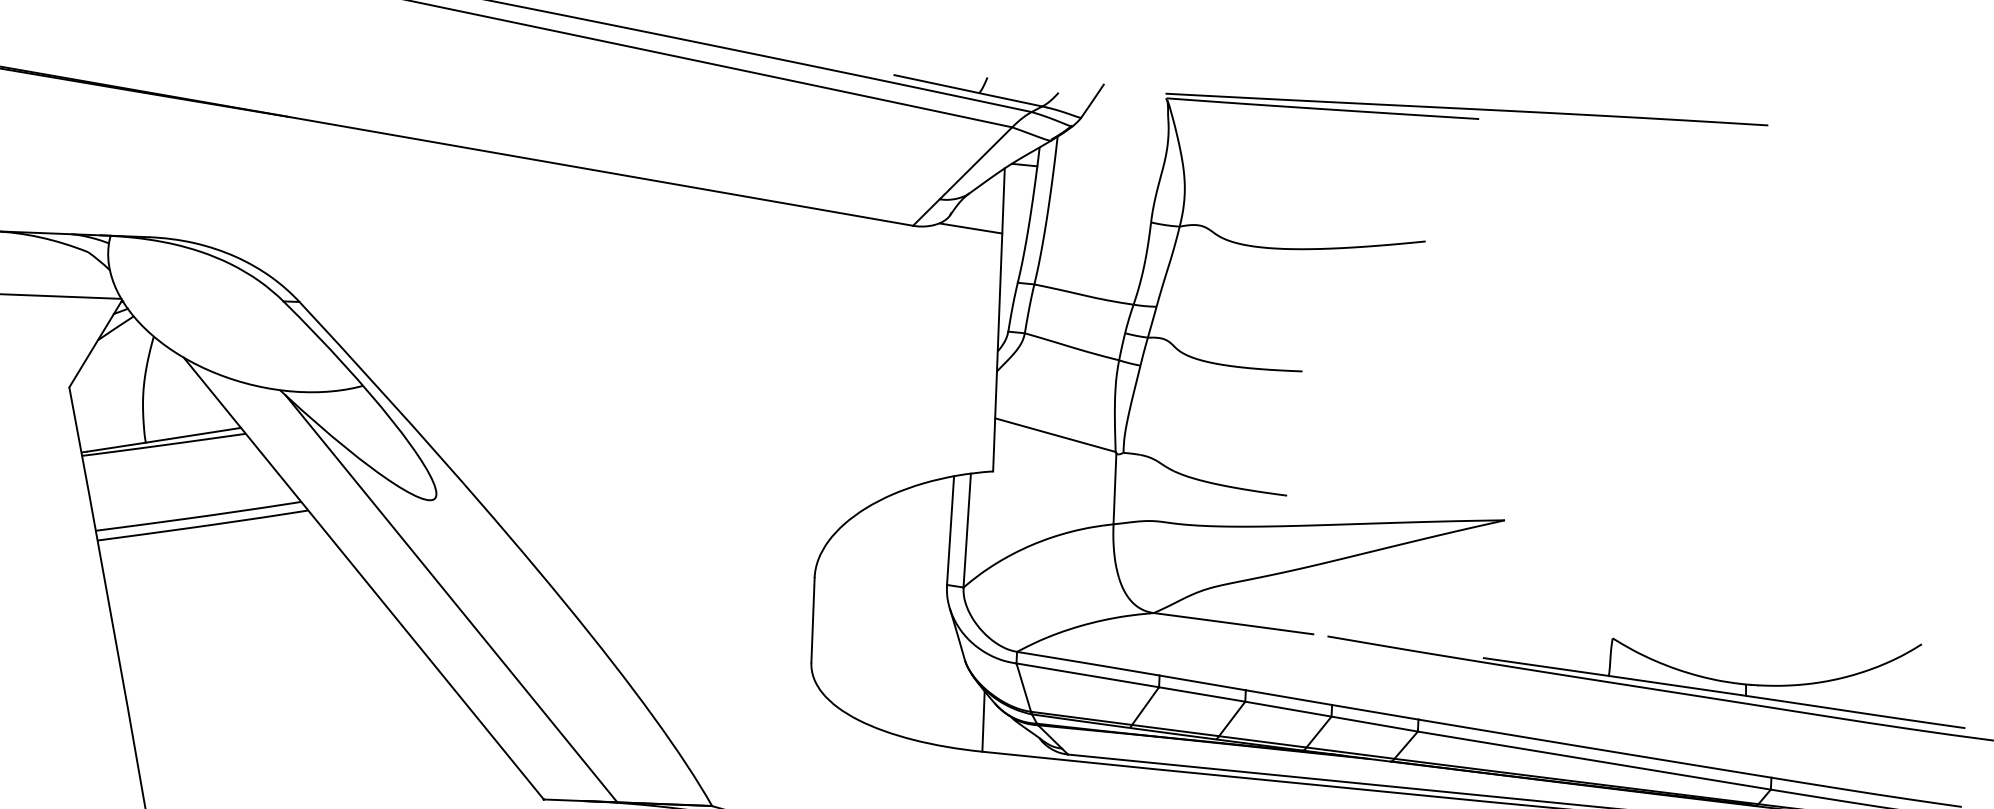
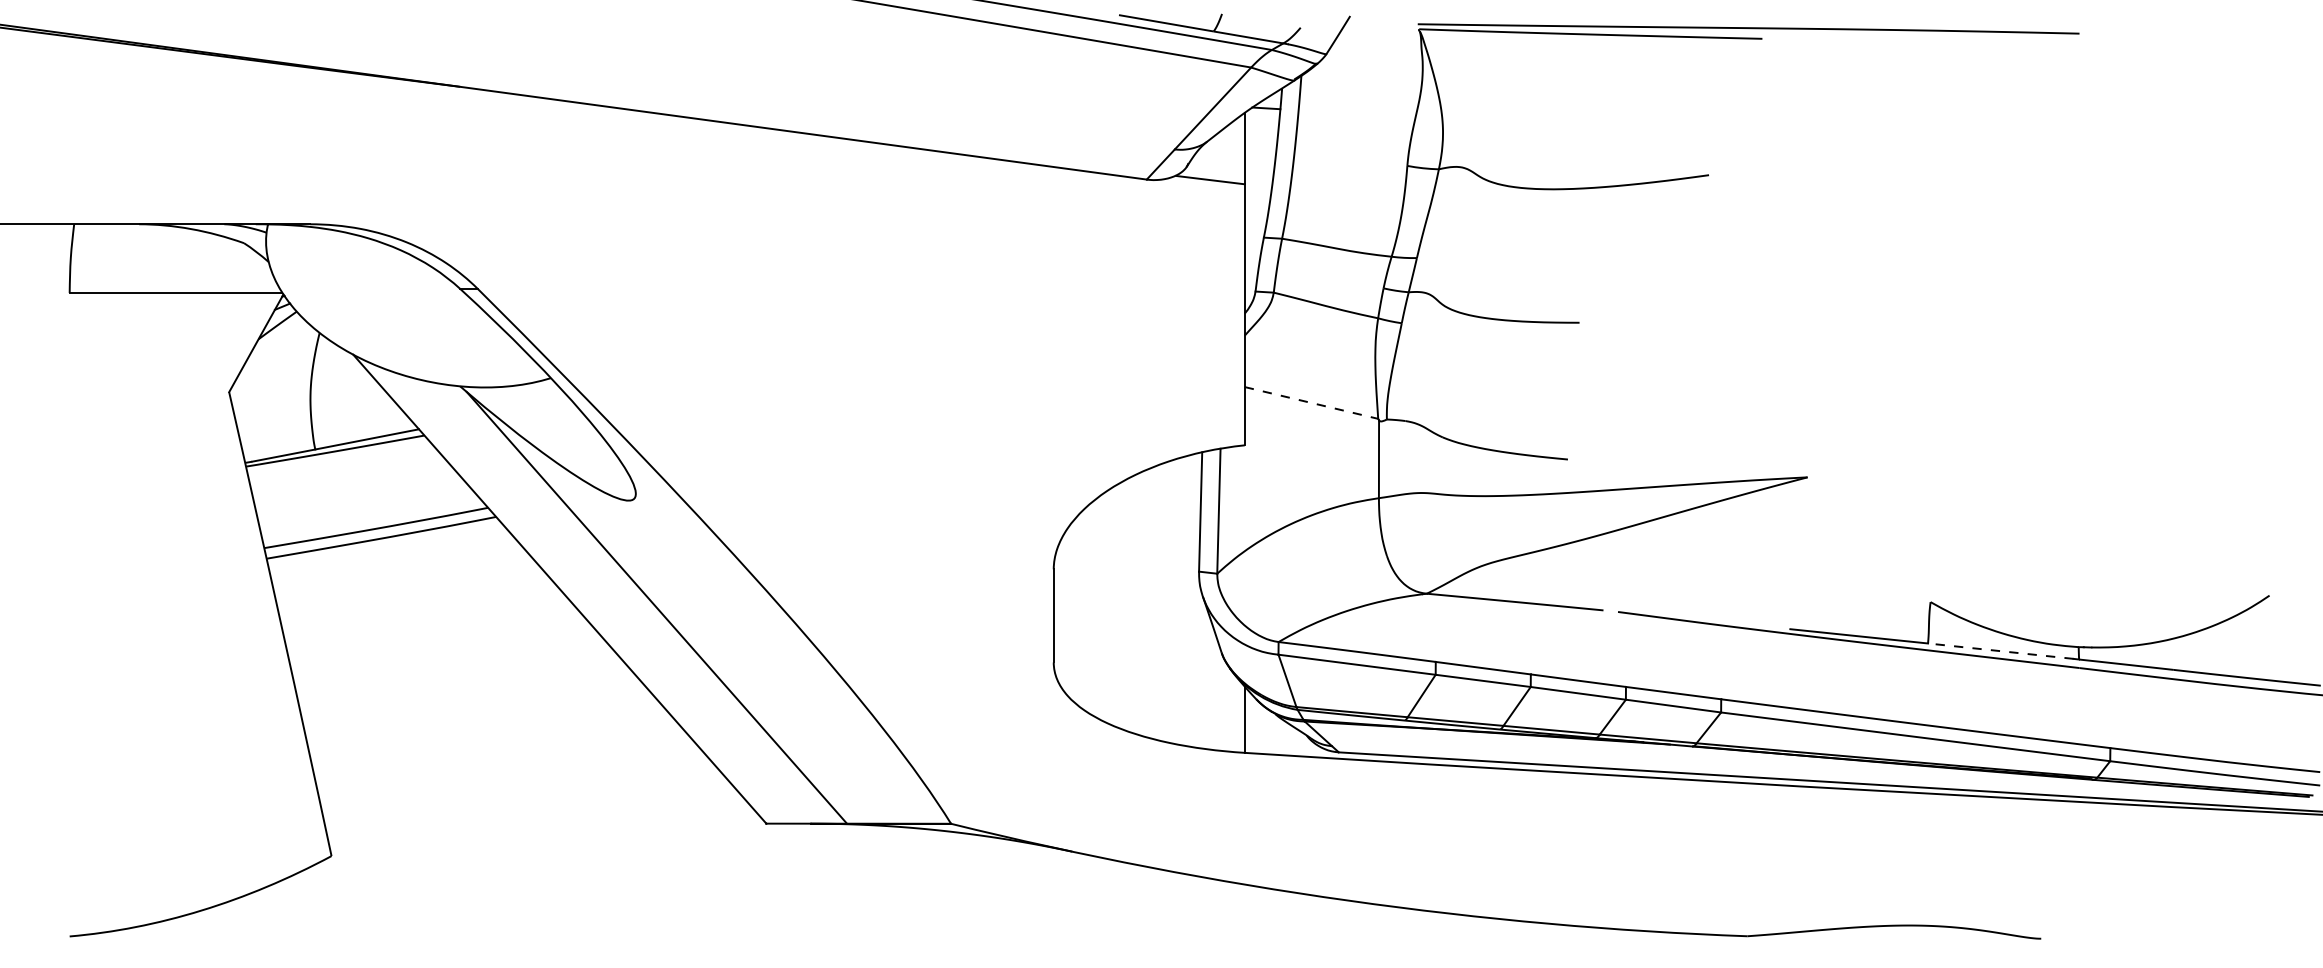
line: (1055, 434) -> (1311, 402), solid -> dashed
line: (1674, 685) -> (2000, 651), solid -> dashed

